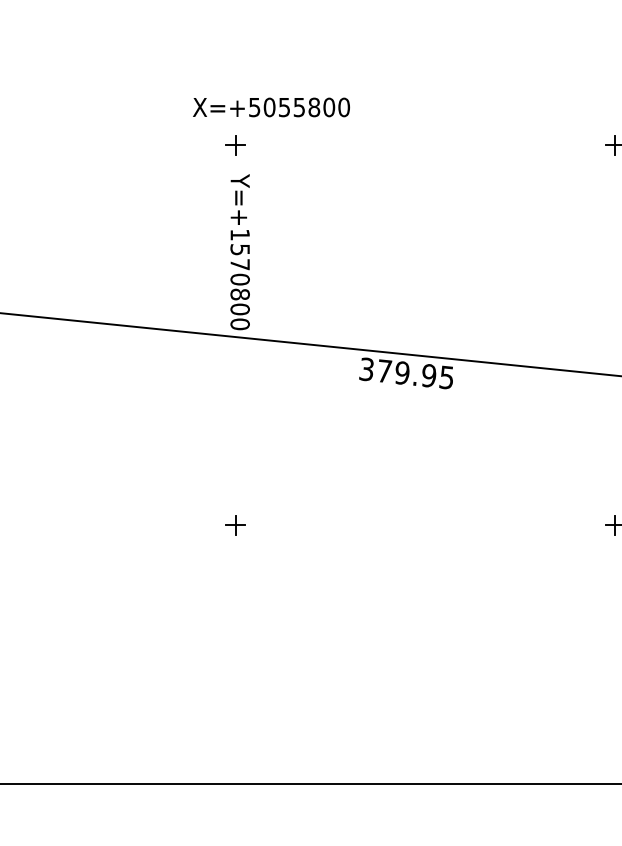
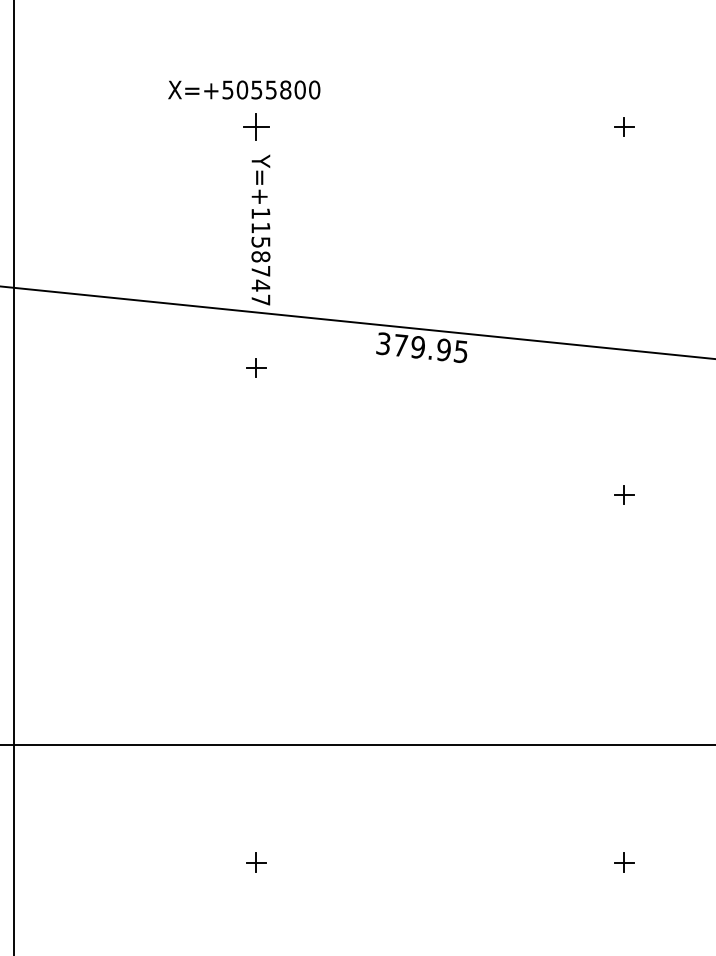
text: (271, 106) -> (244, 89), moved
part: (235, 145) -> (256, 126), size x1.4
text: (239, 286) -> (260, 263), Y=+1570800 -> Y=+1158747
part: (235, 524) -> (256, 367), moved

